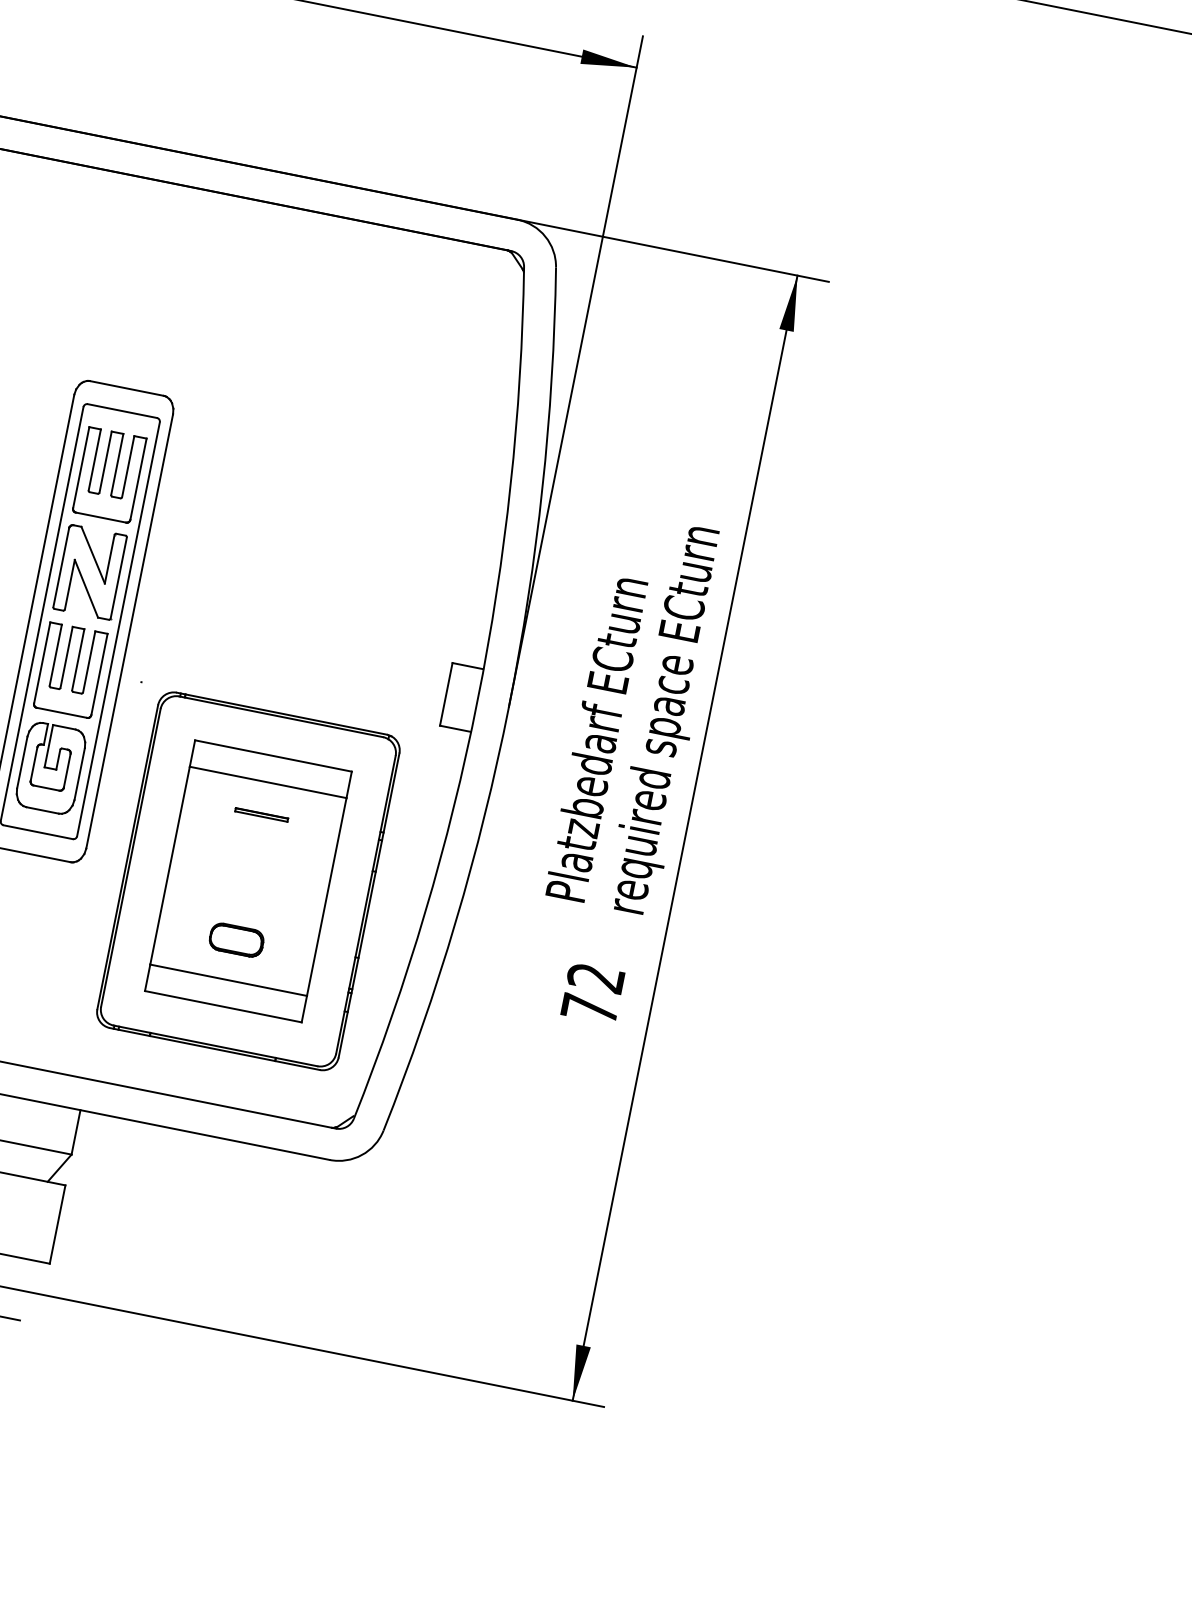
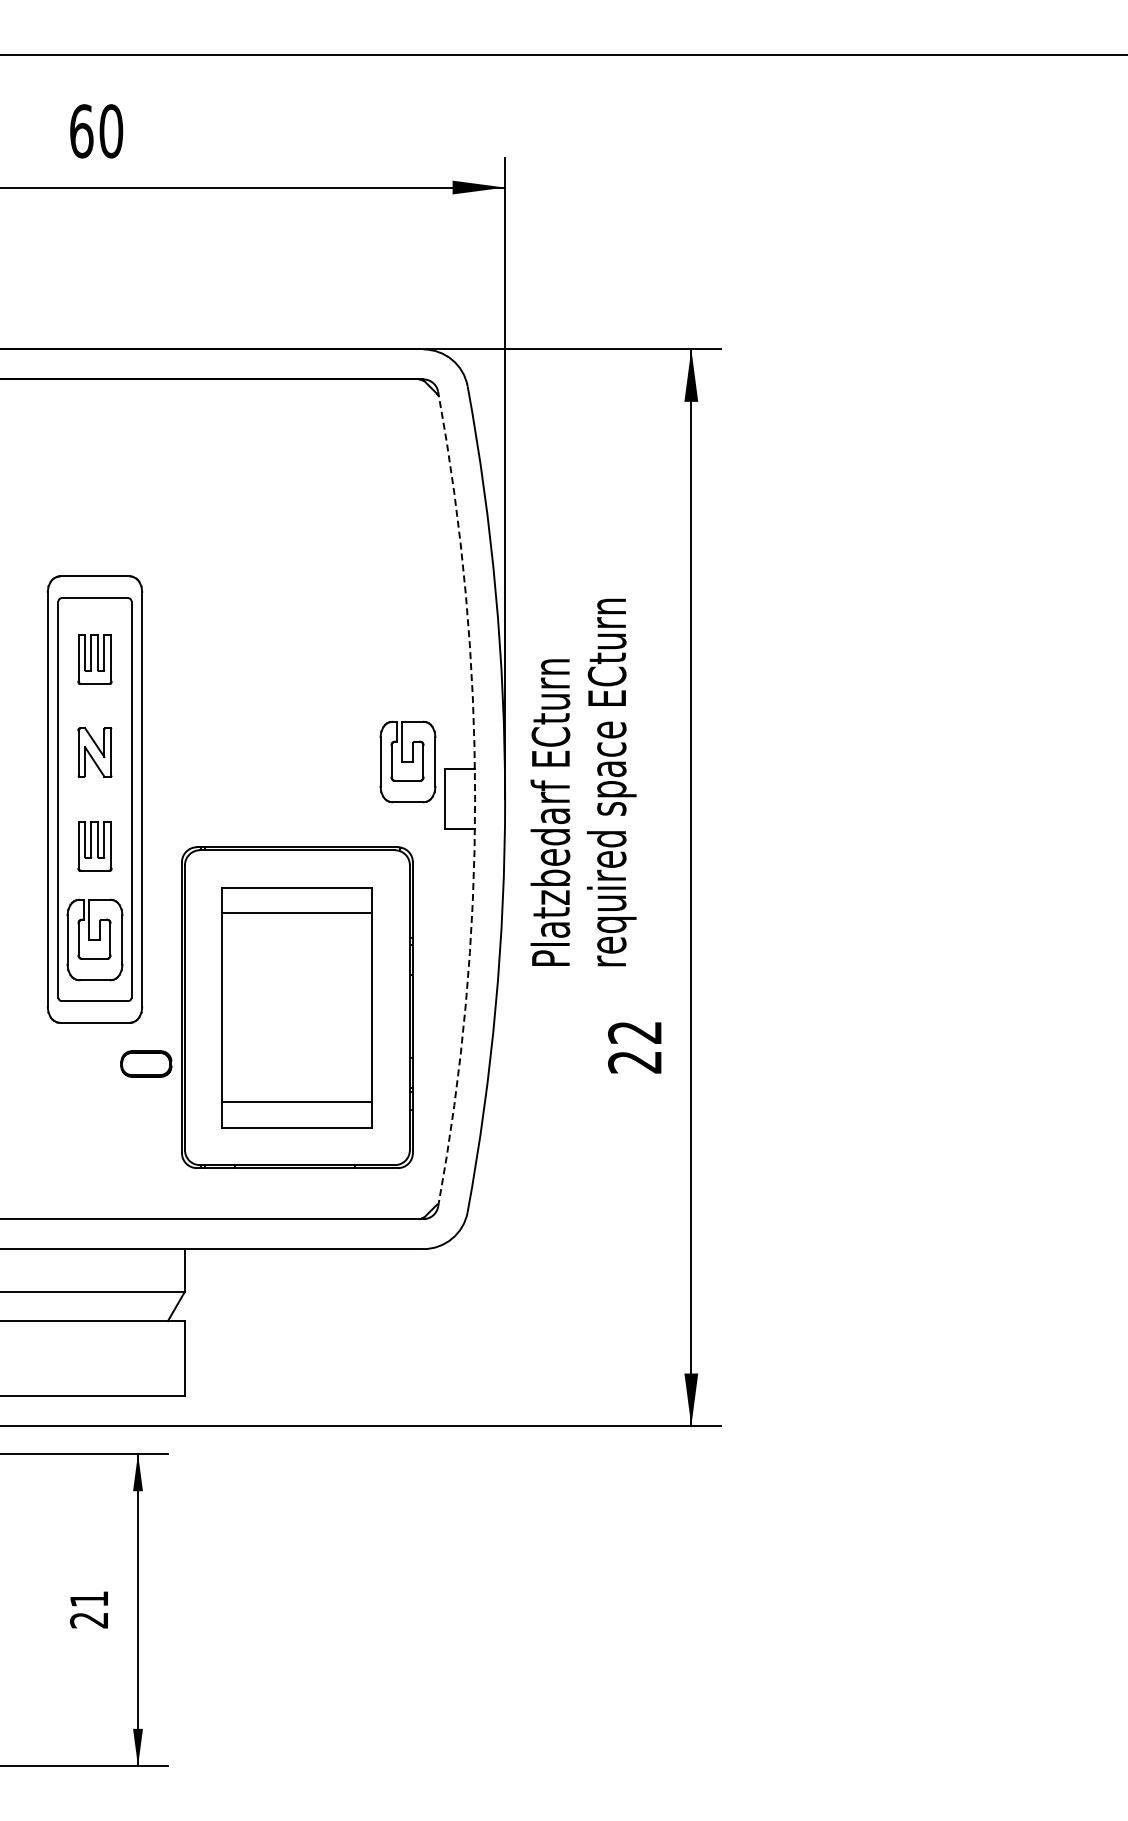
part: (109, 475) -> (94, 659), size x0.6
part: (89, 572) -> (94, 752), size x0.6
part: (414, 647) -> (407, 761), added
part: (69, 670) -> (94, 846), size x0.6
arc: (477, 700) -> (475, 799), solid -> dashed
text: (637, 714) -> (583, 782), moved
line: (260, 814) -> (296, 943), removed
part: (236, 939) -> (146, 1063), moved
text: (589, 1009) -> (634, 1062), 72 -> 22

